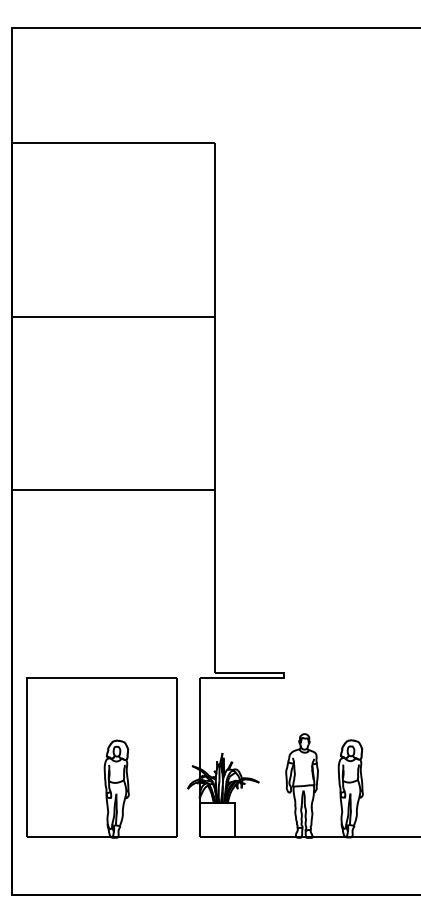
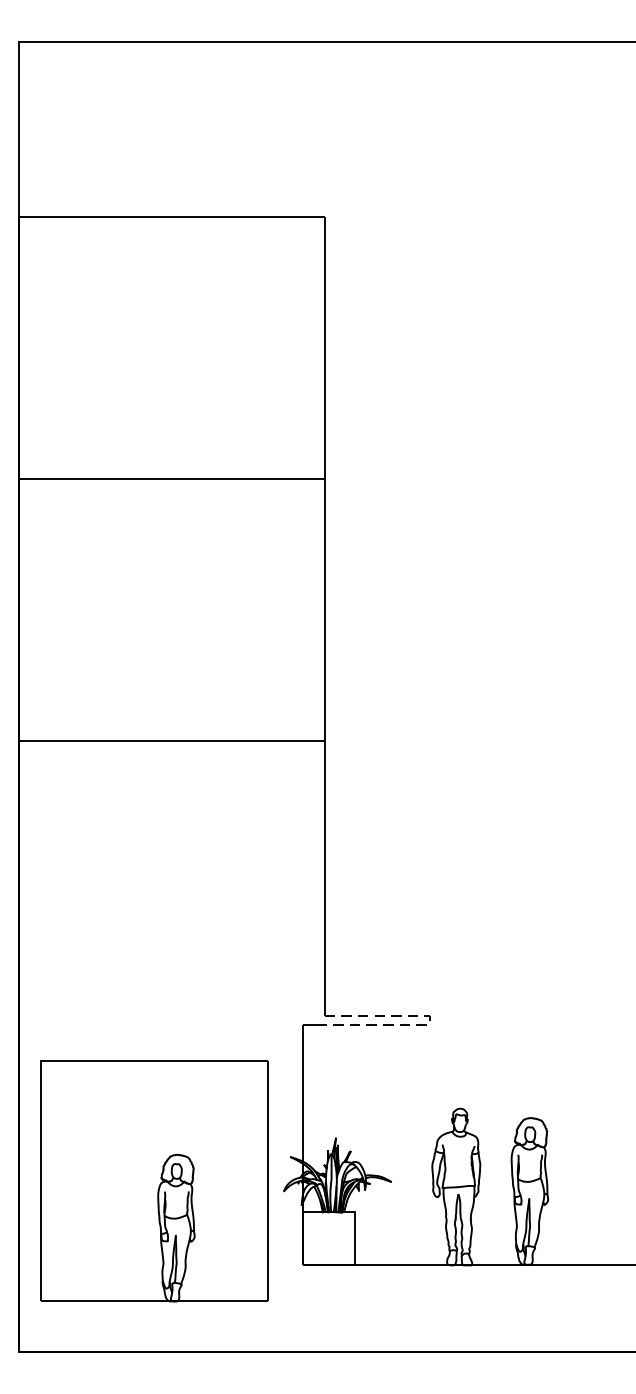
line: (284, 675) -> (429, 1020), solid -> dashed
part: (101, 757) -> (153, 1180), moved

